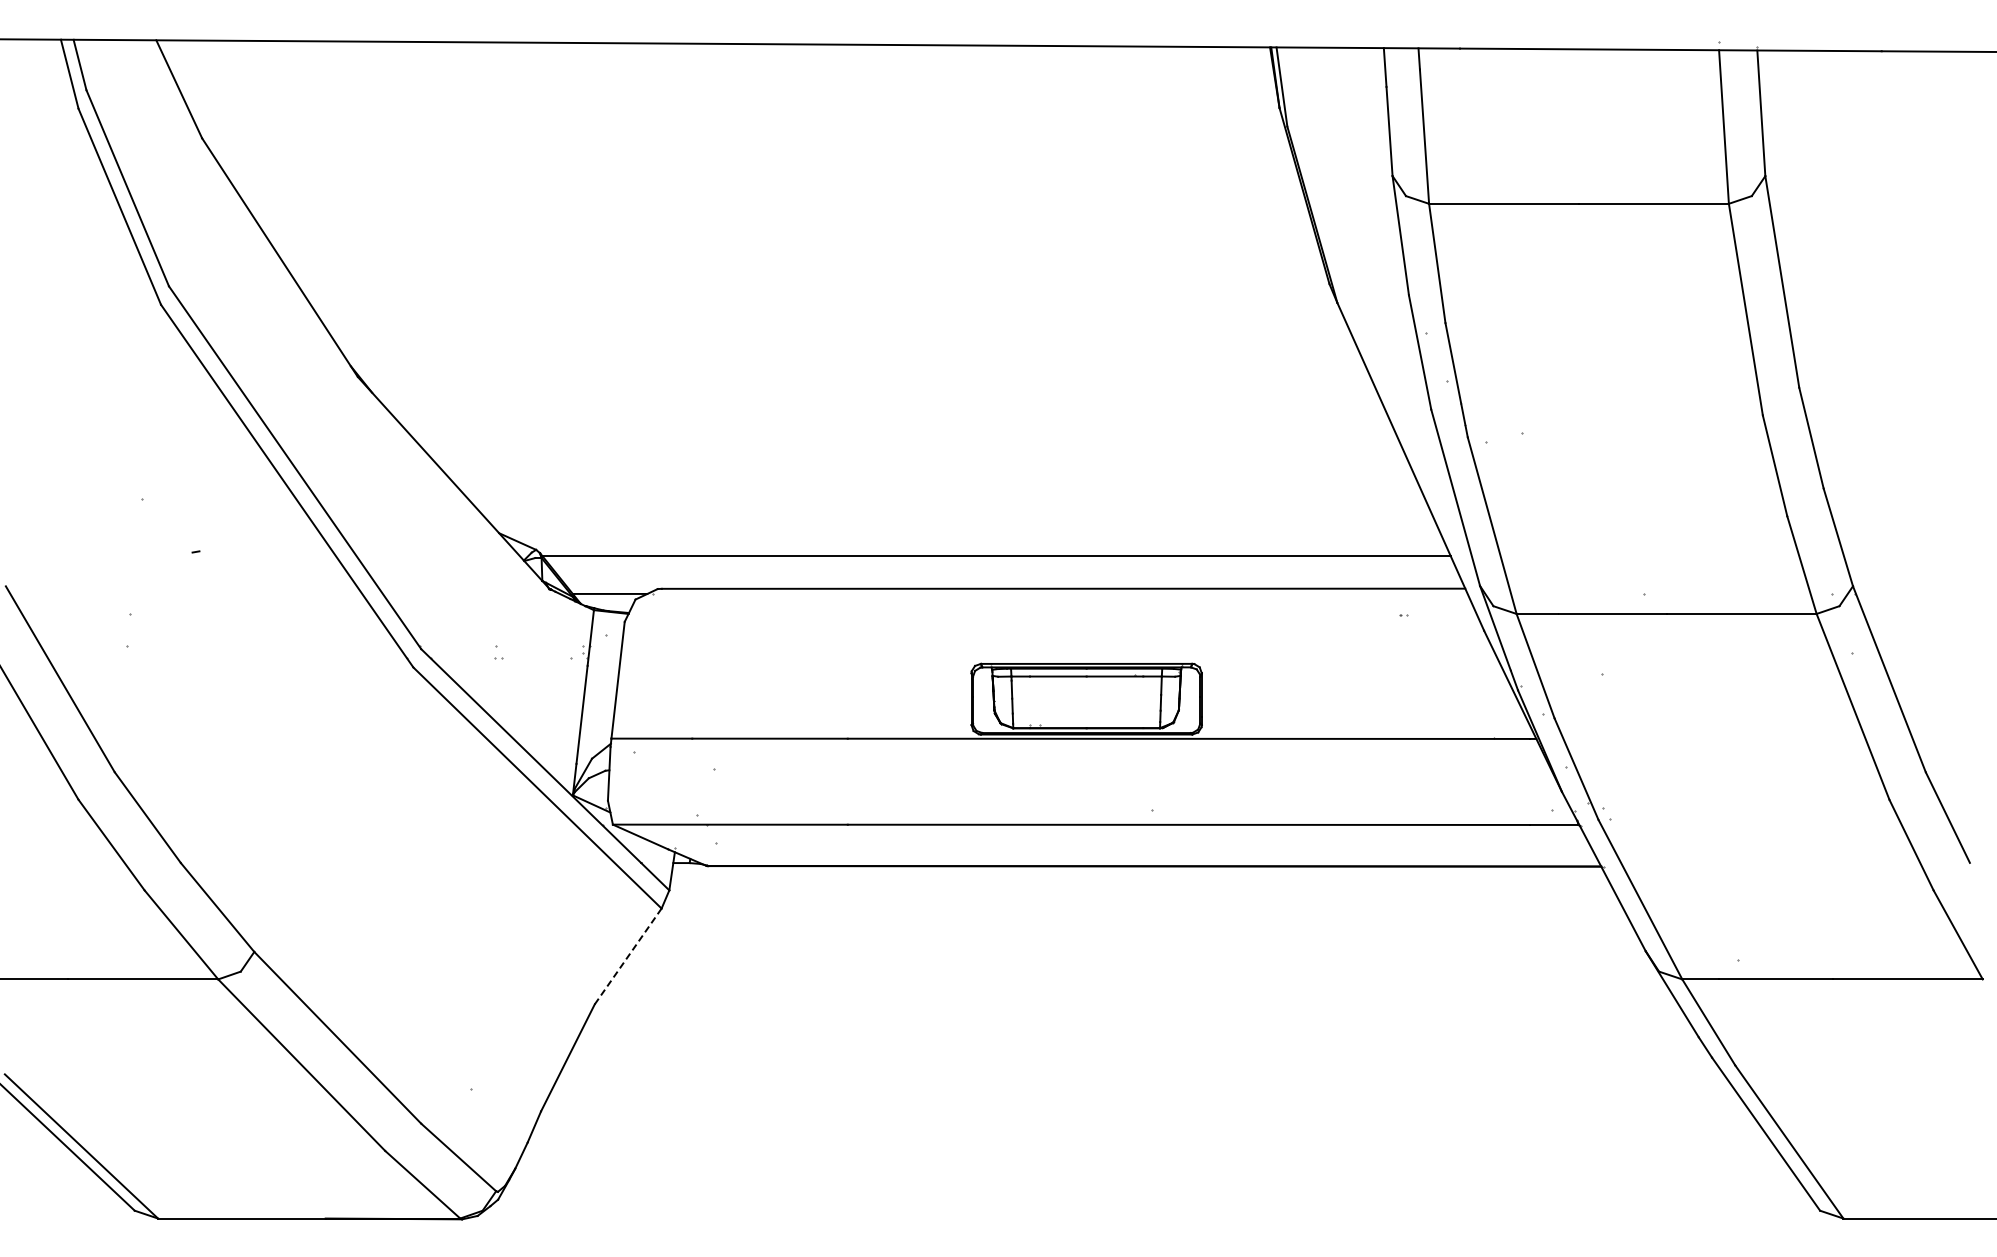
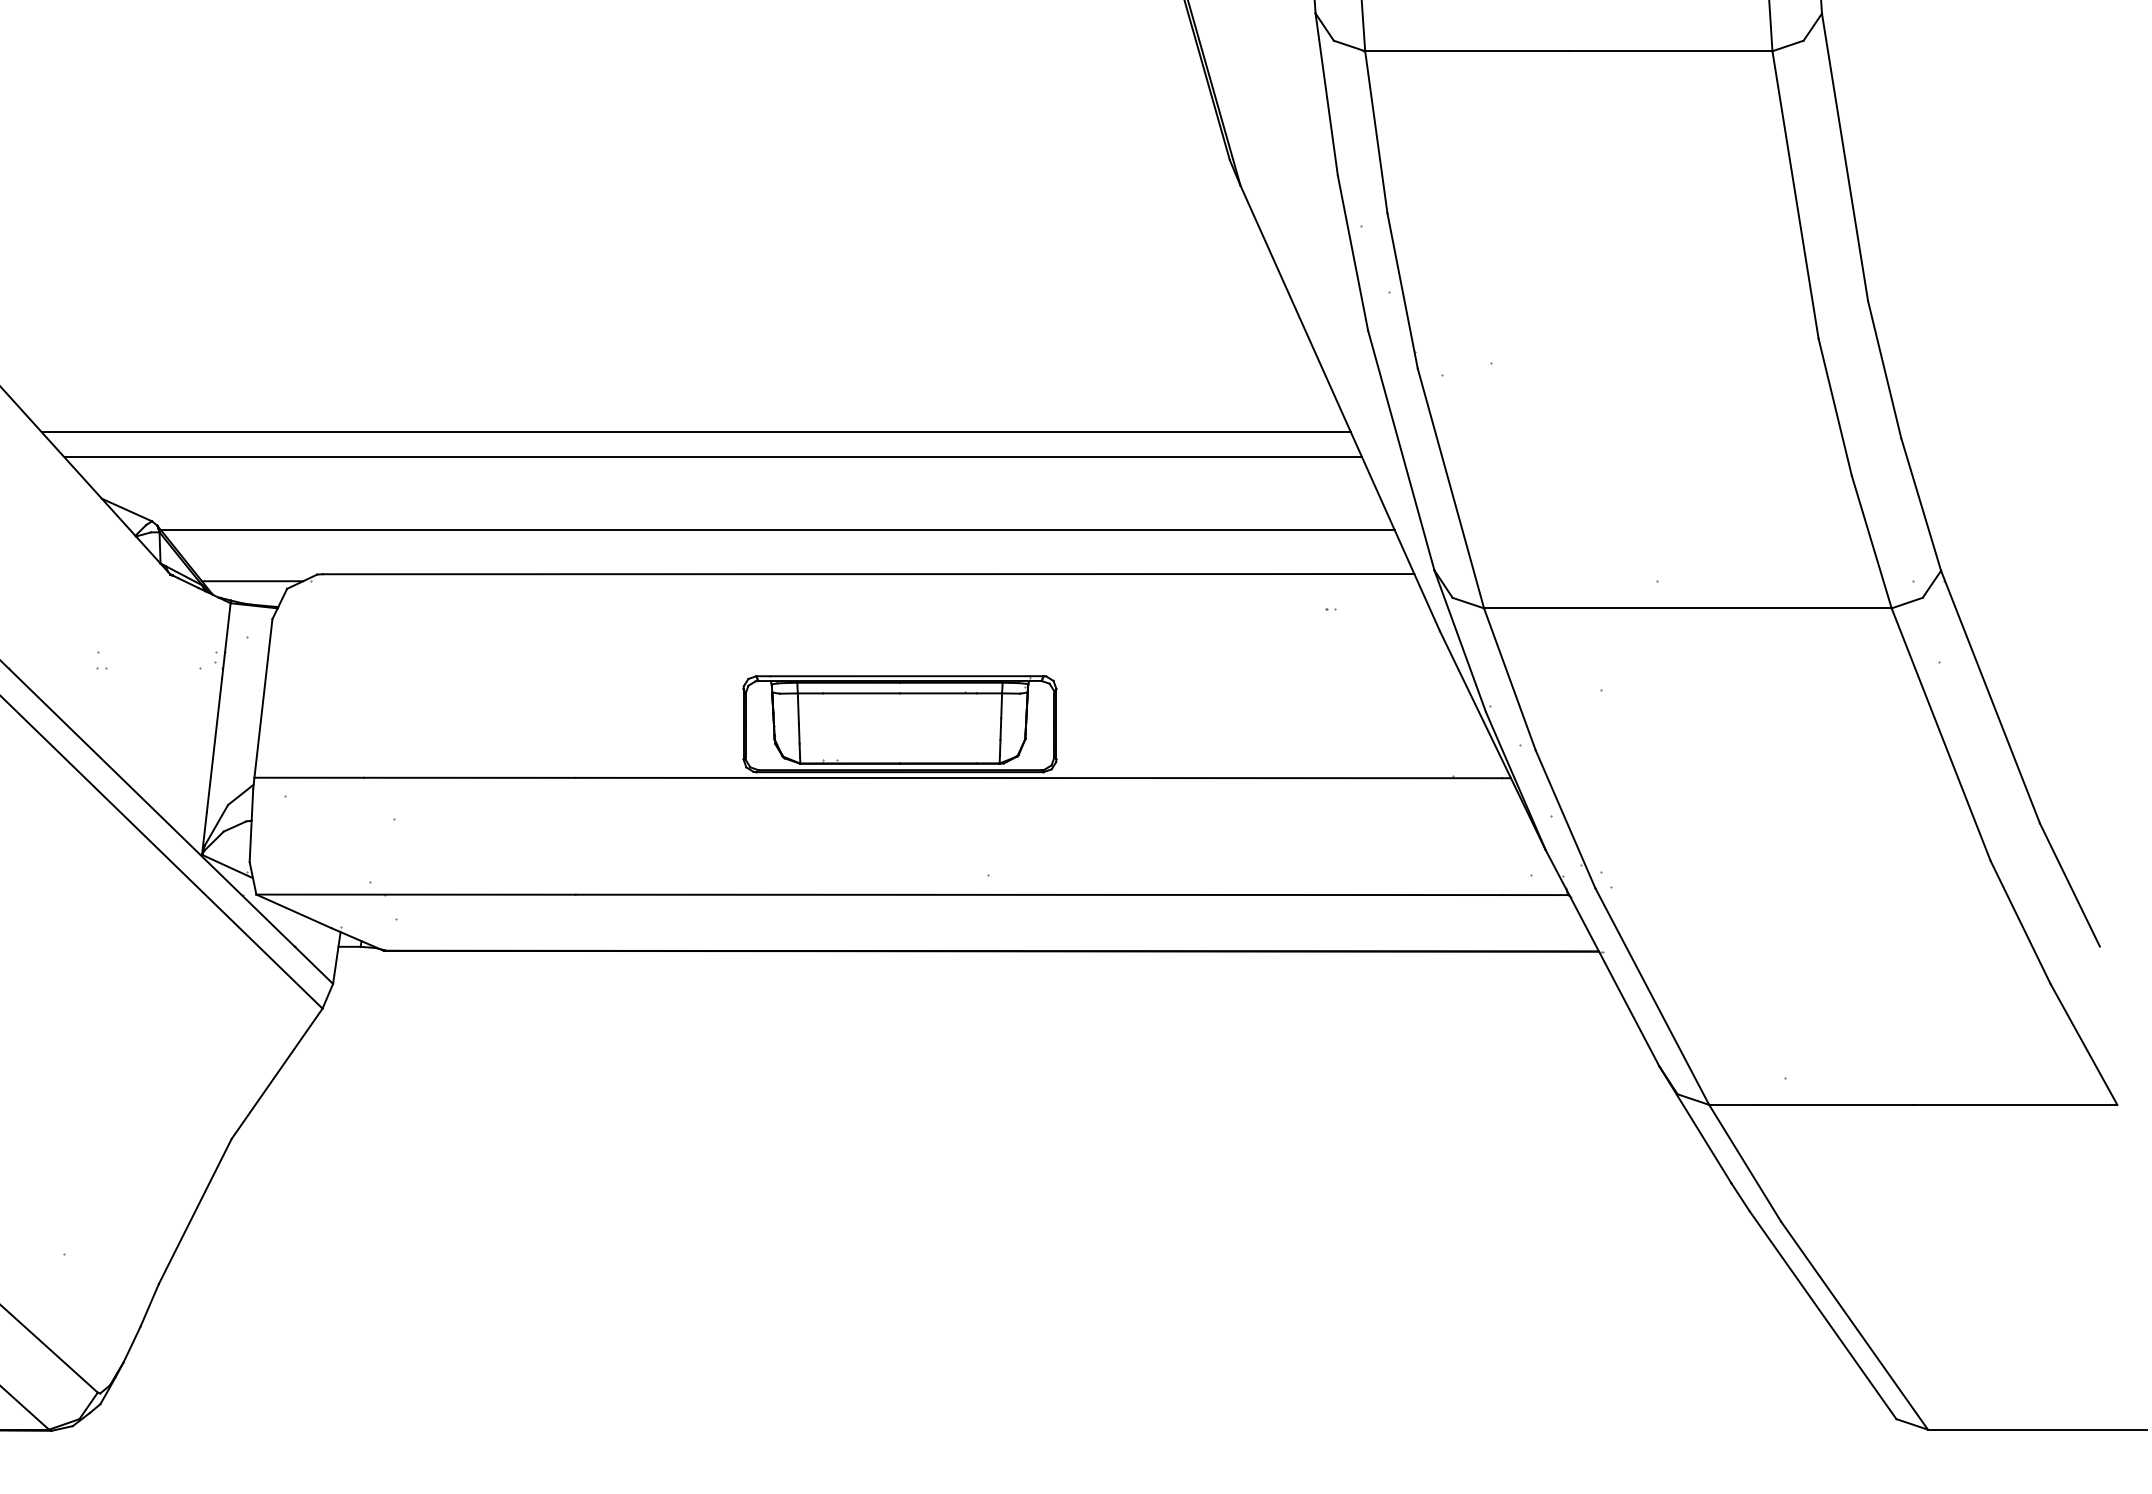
line: (936, 484) -> (696, 432), added
line: (948, 502) -> (712, 456), added
line: (628, 956) -> (277, 1073), dashed -> solid

